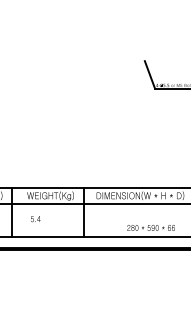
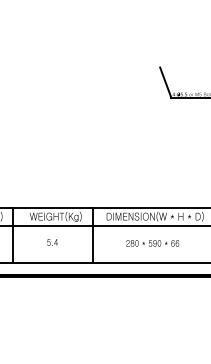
text: (35, 219) -> (52, 242), moved
text: (150, 227) -> (152, 242), moved

